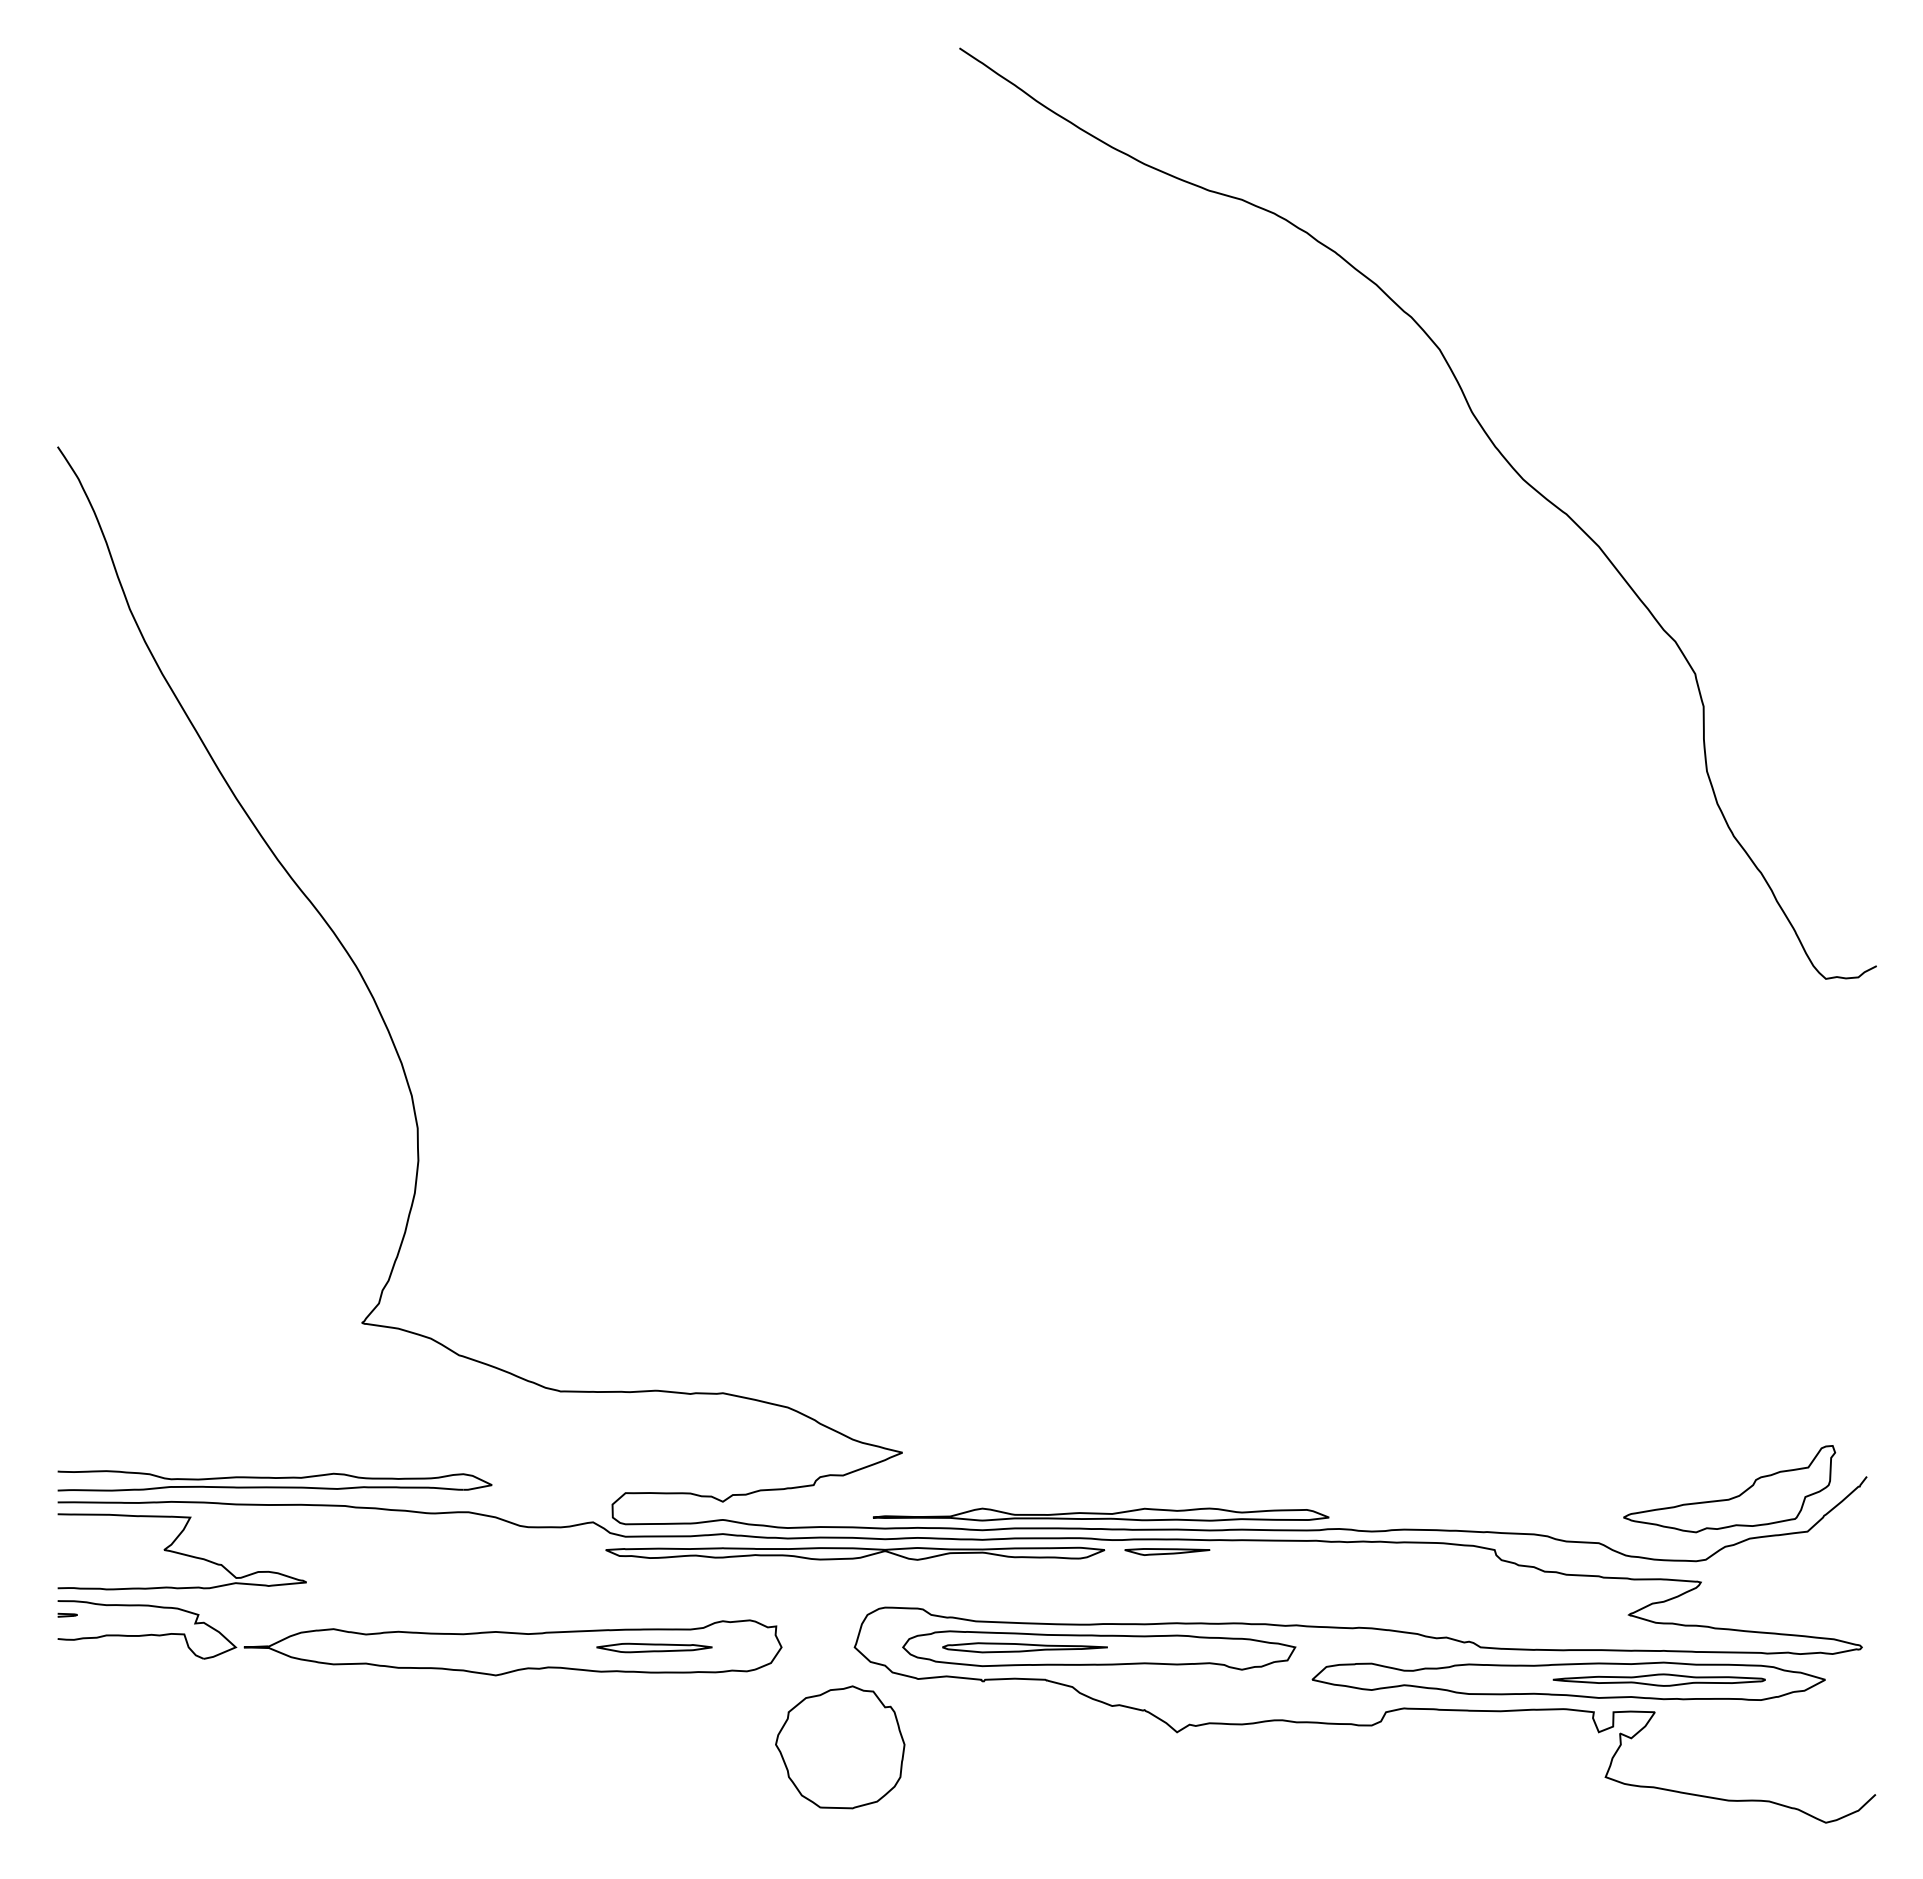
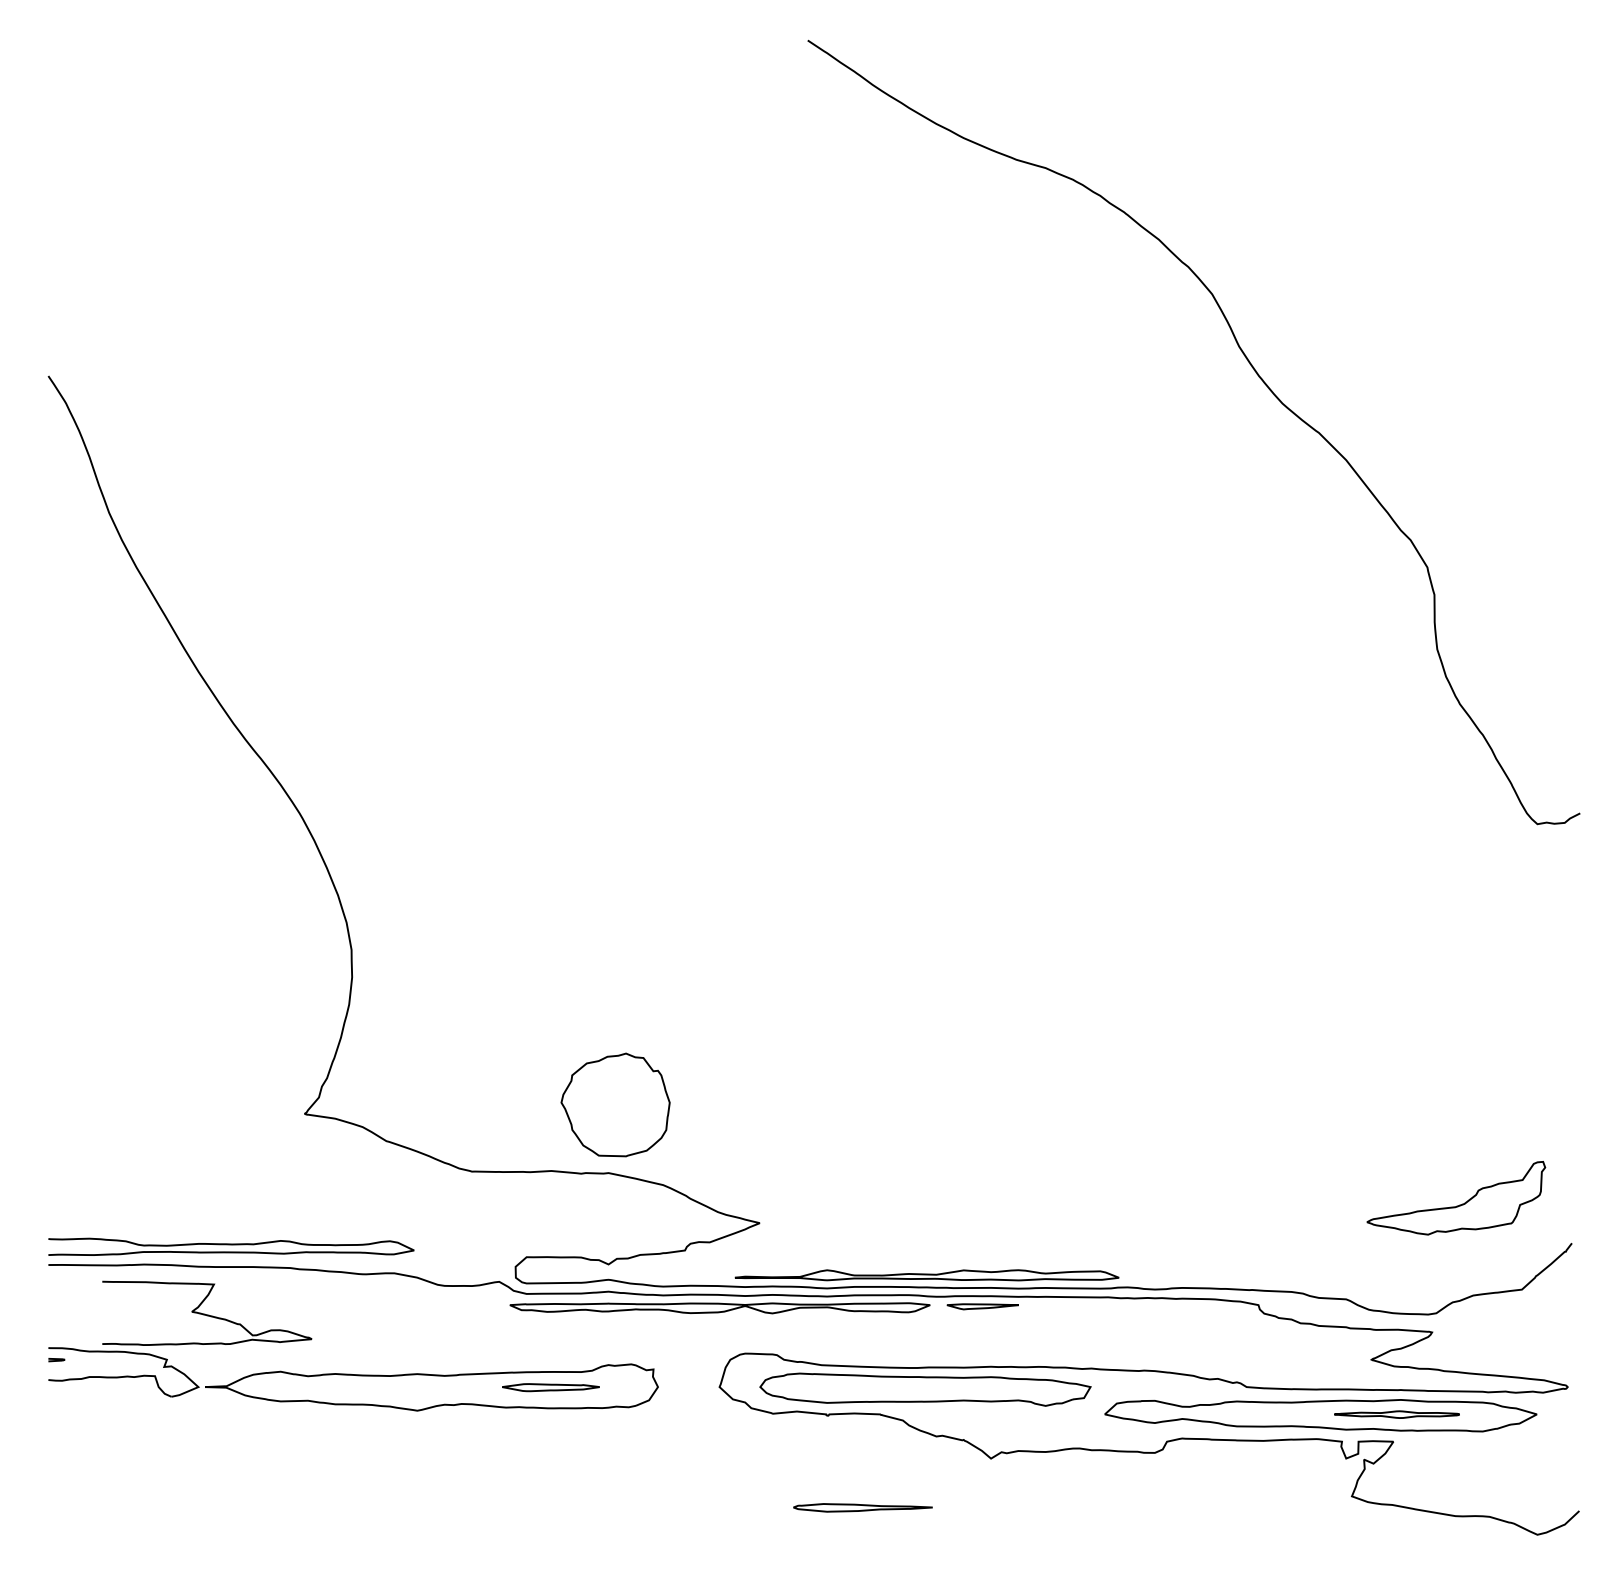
part: (1731, 1497) -> (1457, 1205), moved
curve: (180, 1552) -> (205, 1313), moved
part: (1024, 1647) -> (862, 1507), moved
part: (1658, 1679) -> (1396, 1414), size x0.7
part: (840, 1747) -> (615, 1105), moved

